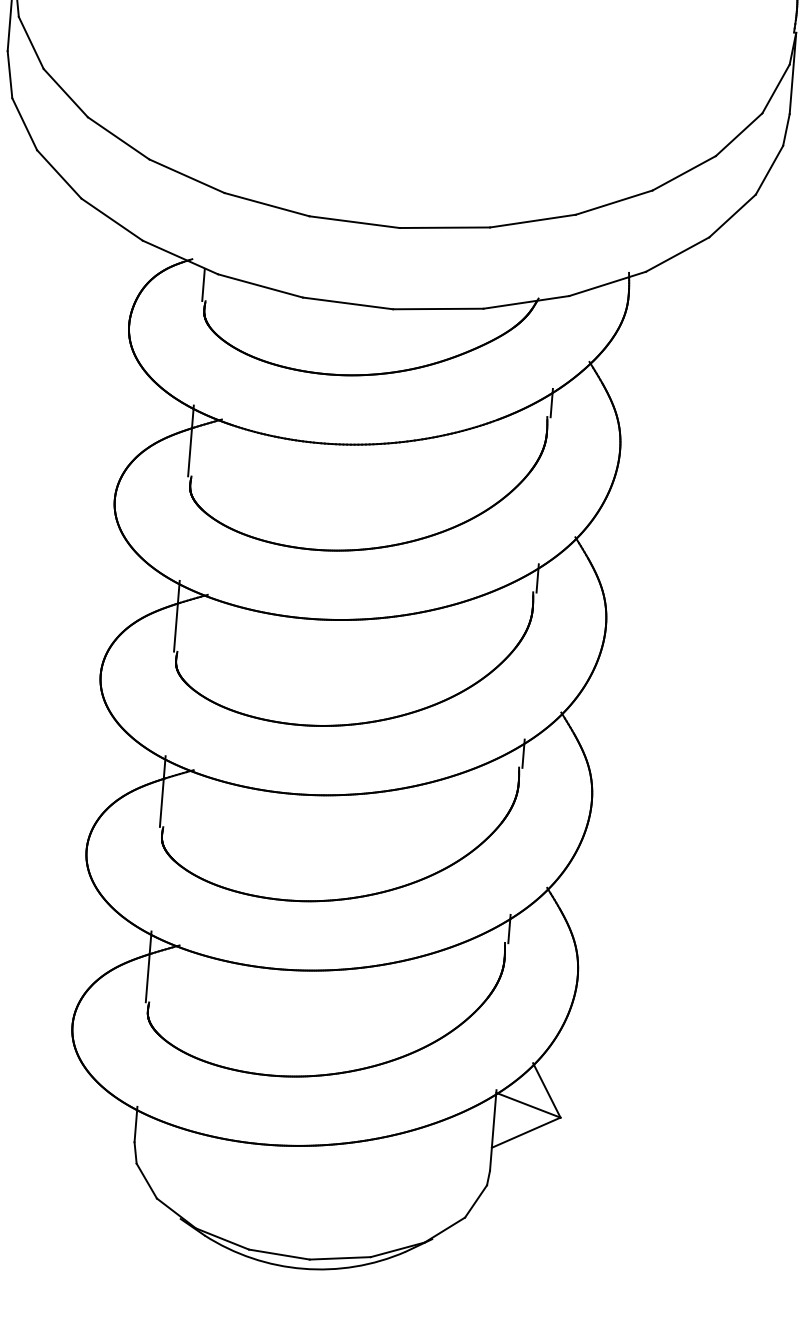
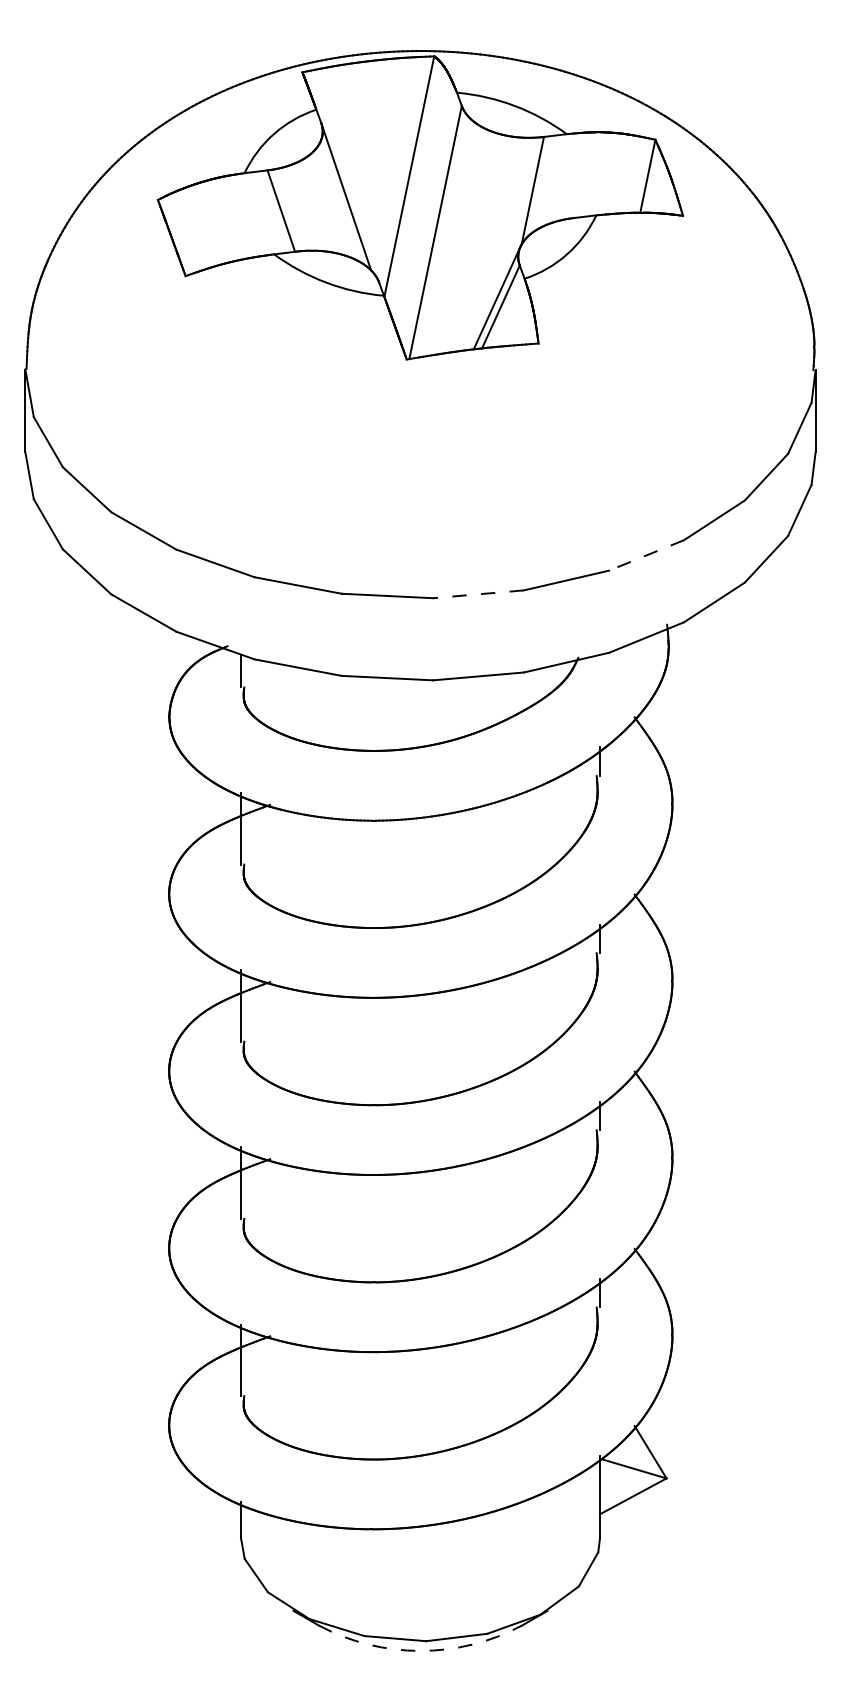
line: (614, 202) -> (646, 555), solid -> dashed
line: (444, 227) -> (478, 594), solid -> dashed
arc: (303, 1268) -> (420, 1650), solid -> dashed

